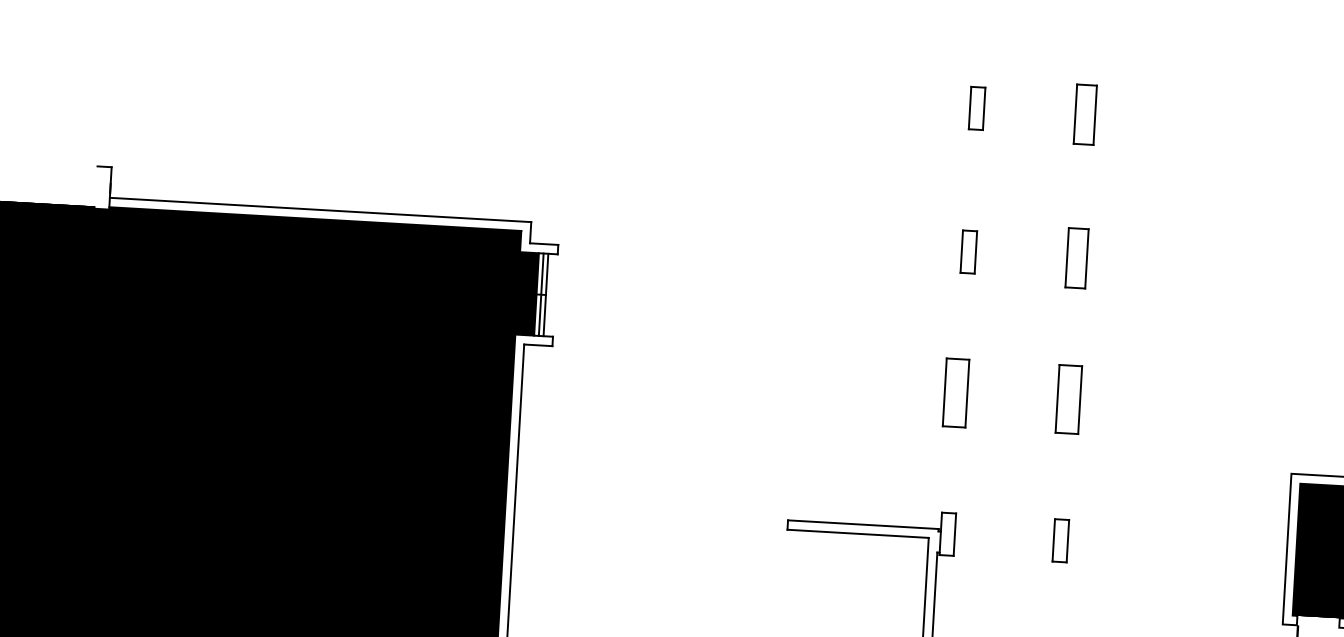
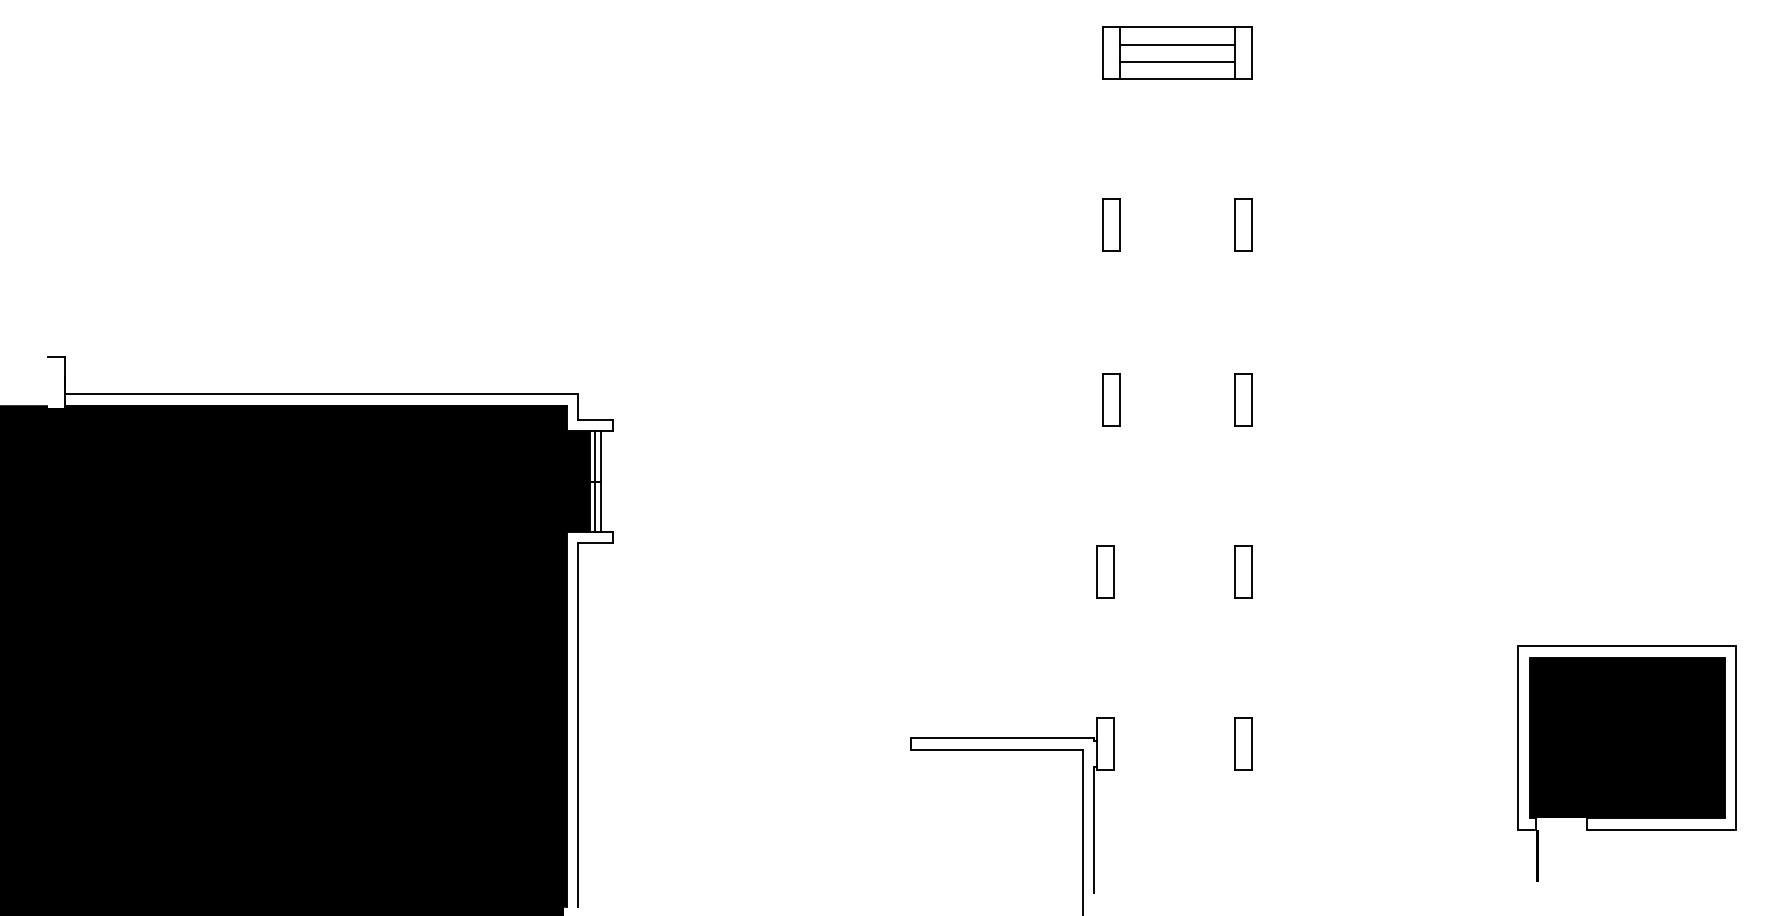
part: (1085, 114) -> (1243, 224), size x0.71
part: (1077, 257) -> (1243, 399), size x0.71
part: (955, 392) -> (1105, 571), size x0.62
part: (1069, 399) -> (1243, 571), size x0.62

